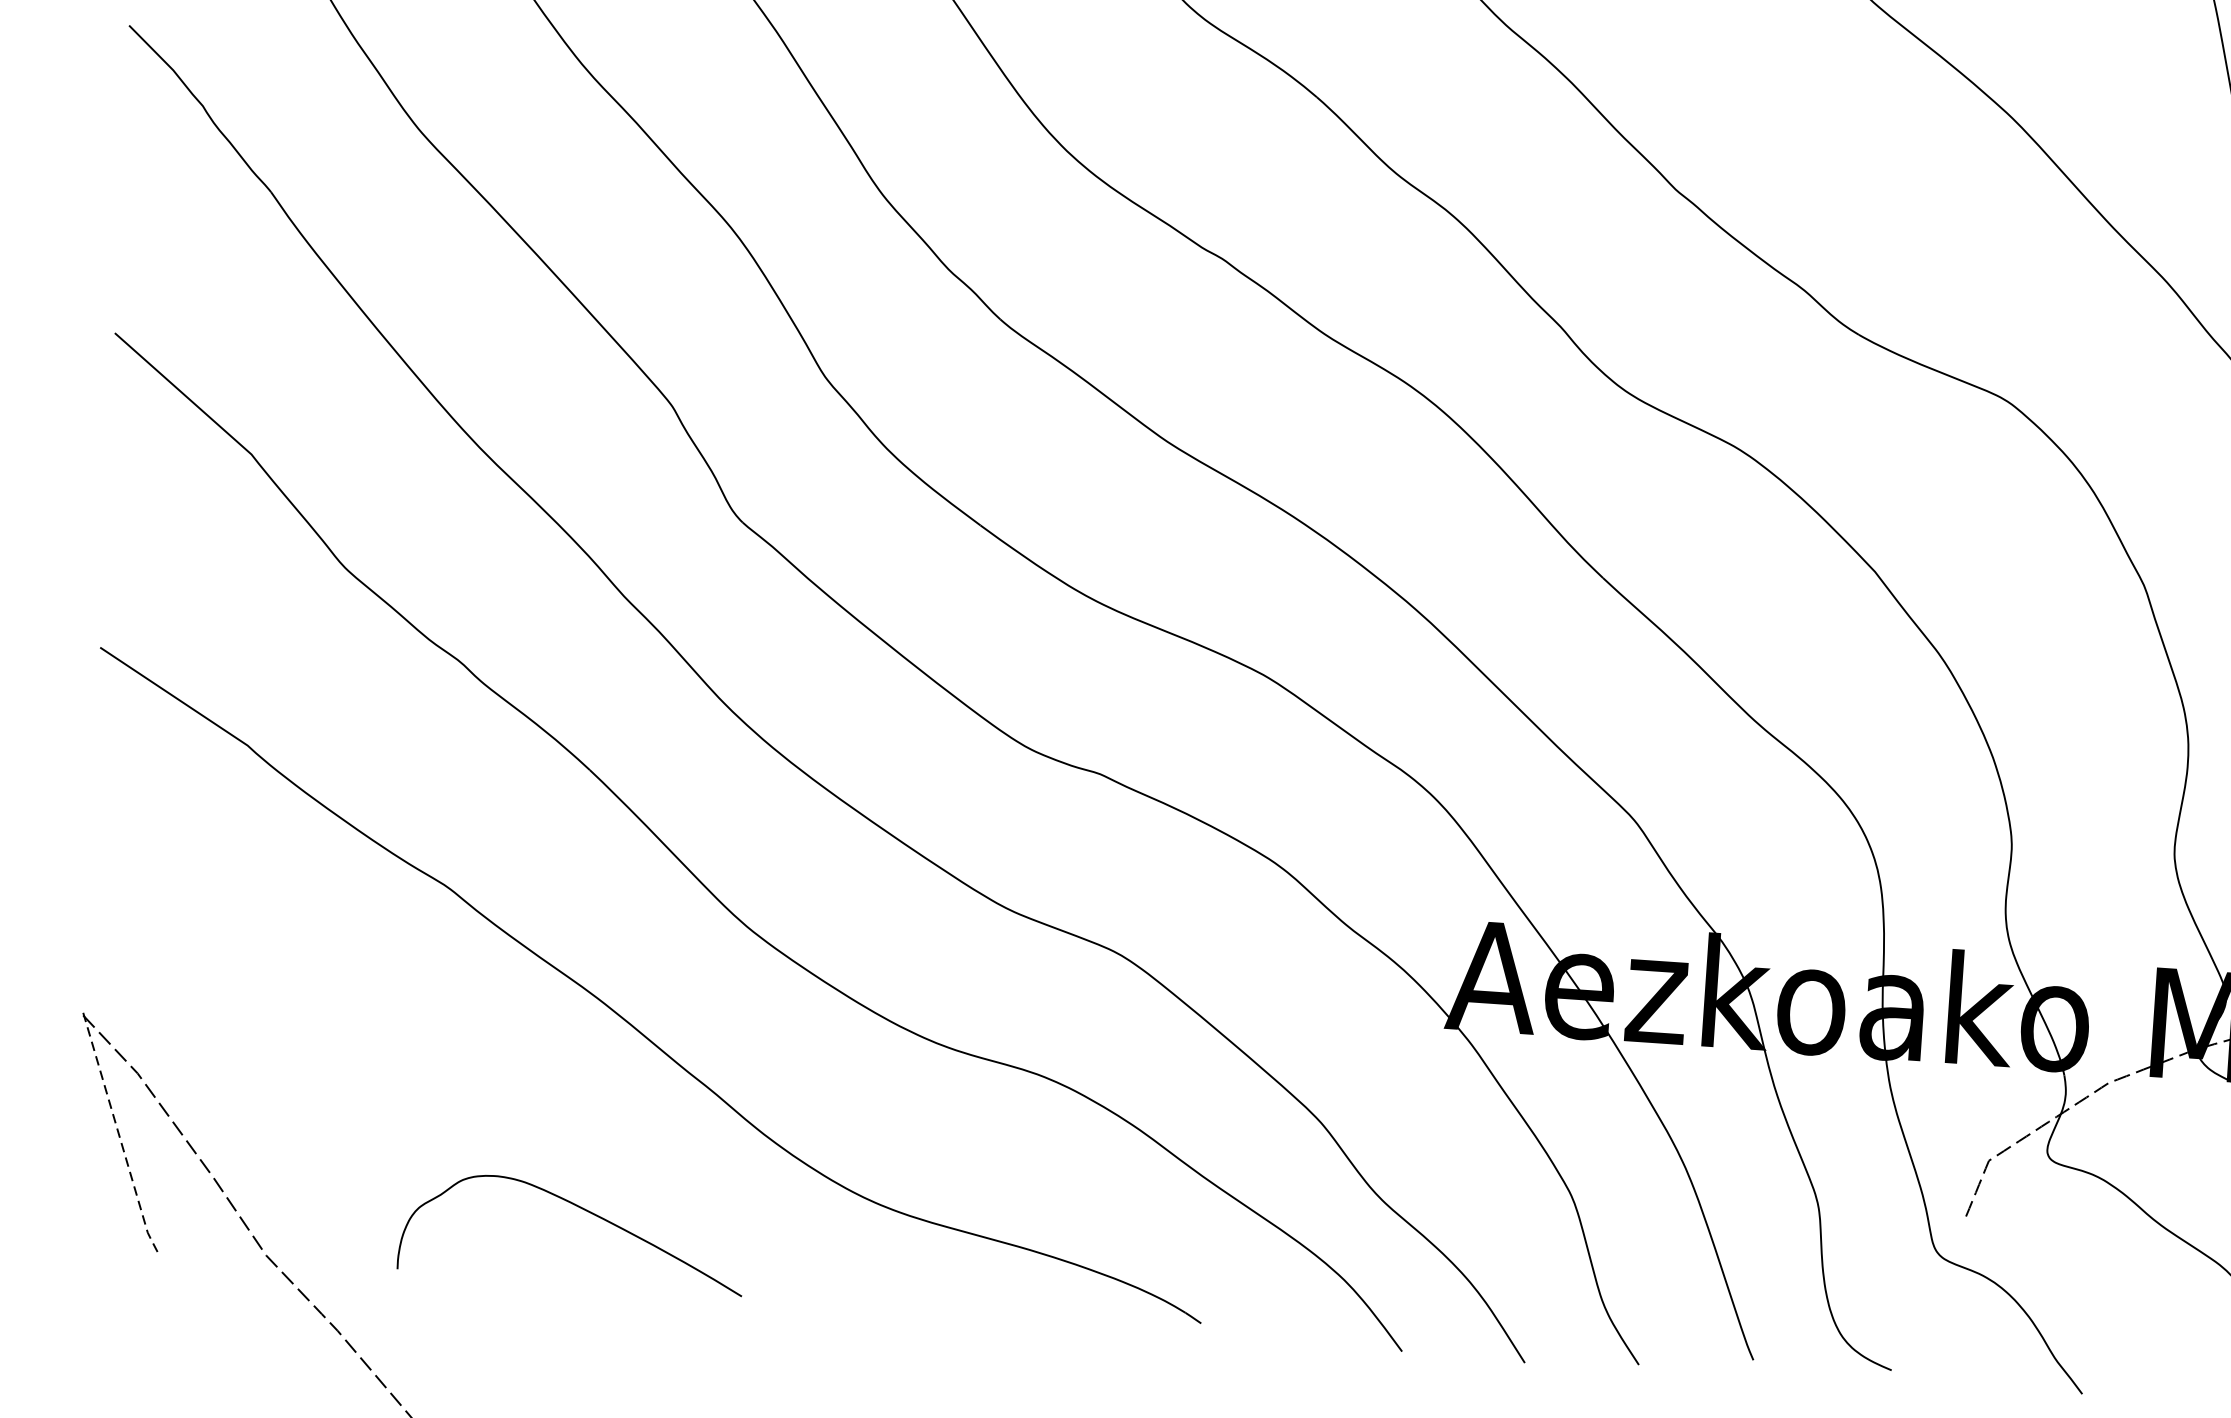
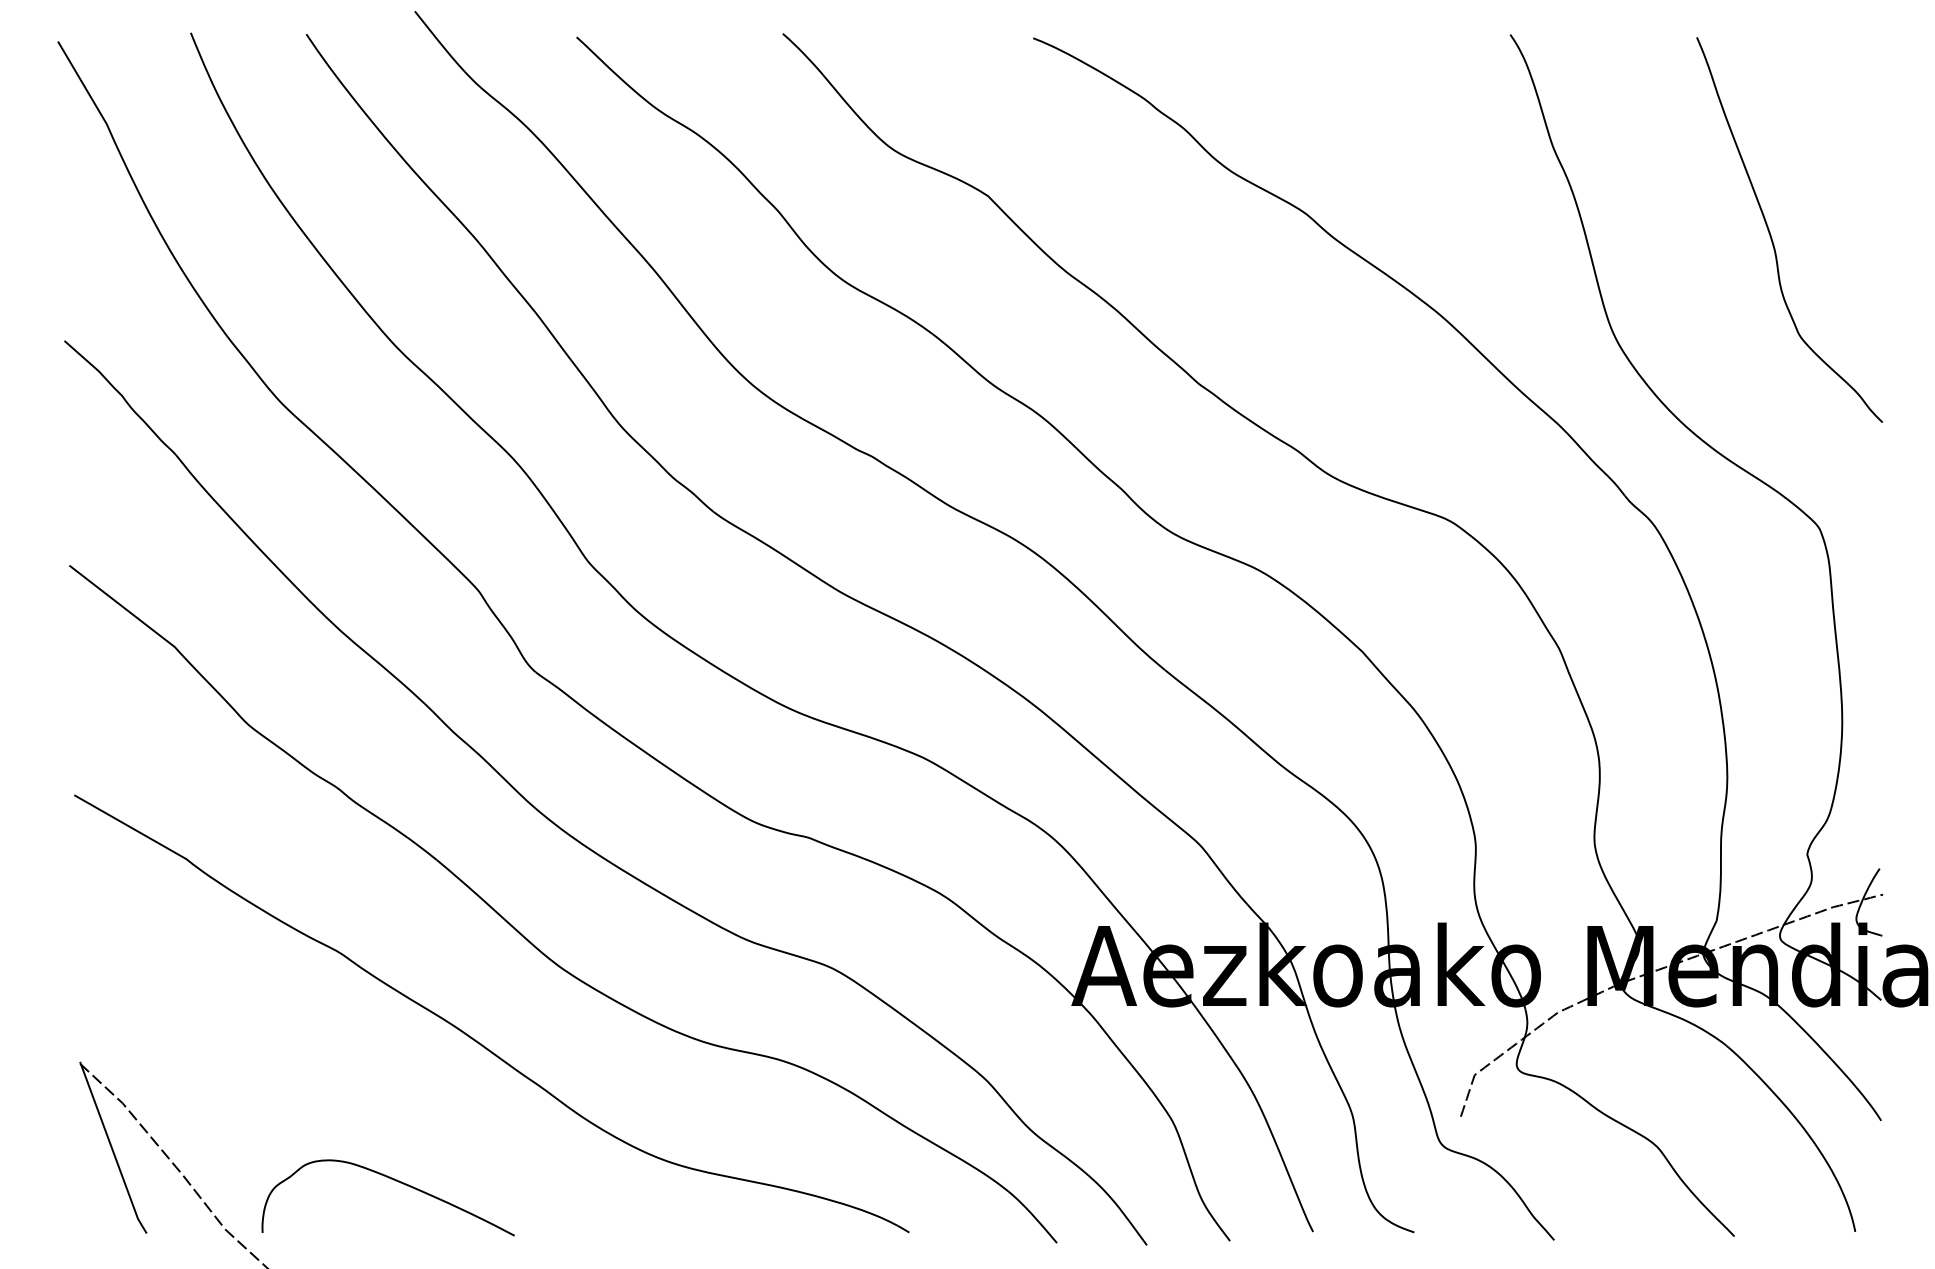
line: (119, 1135) -> (112, 1149), dashed -> solid
curve: (584, 1211) -> (395, 1181), moved

